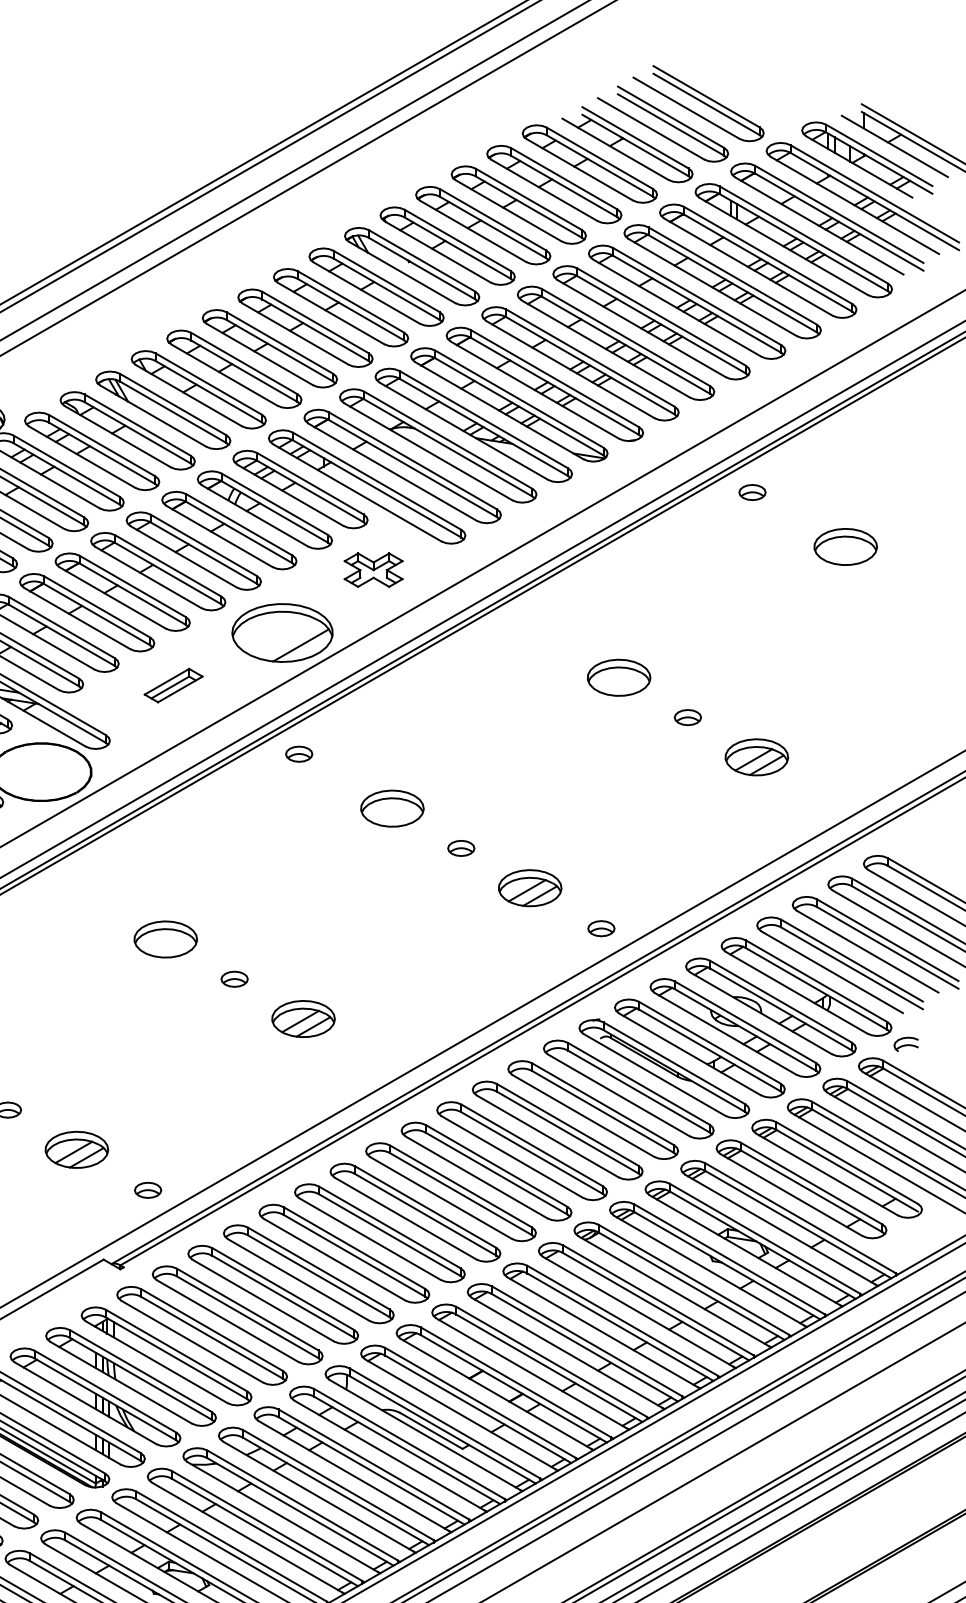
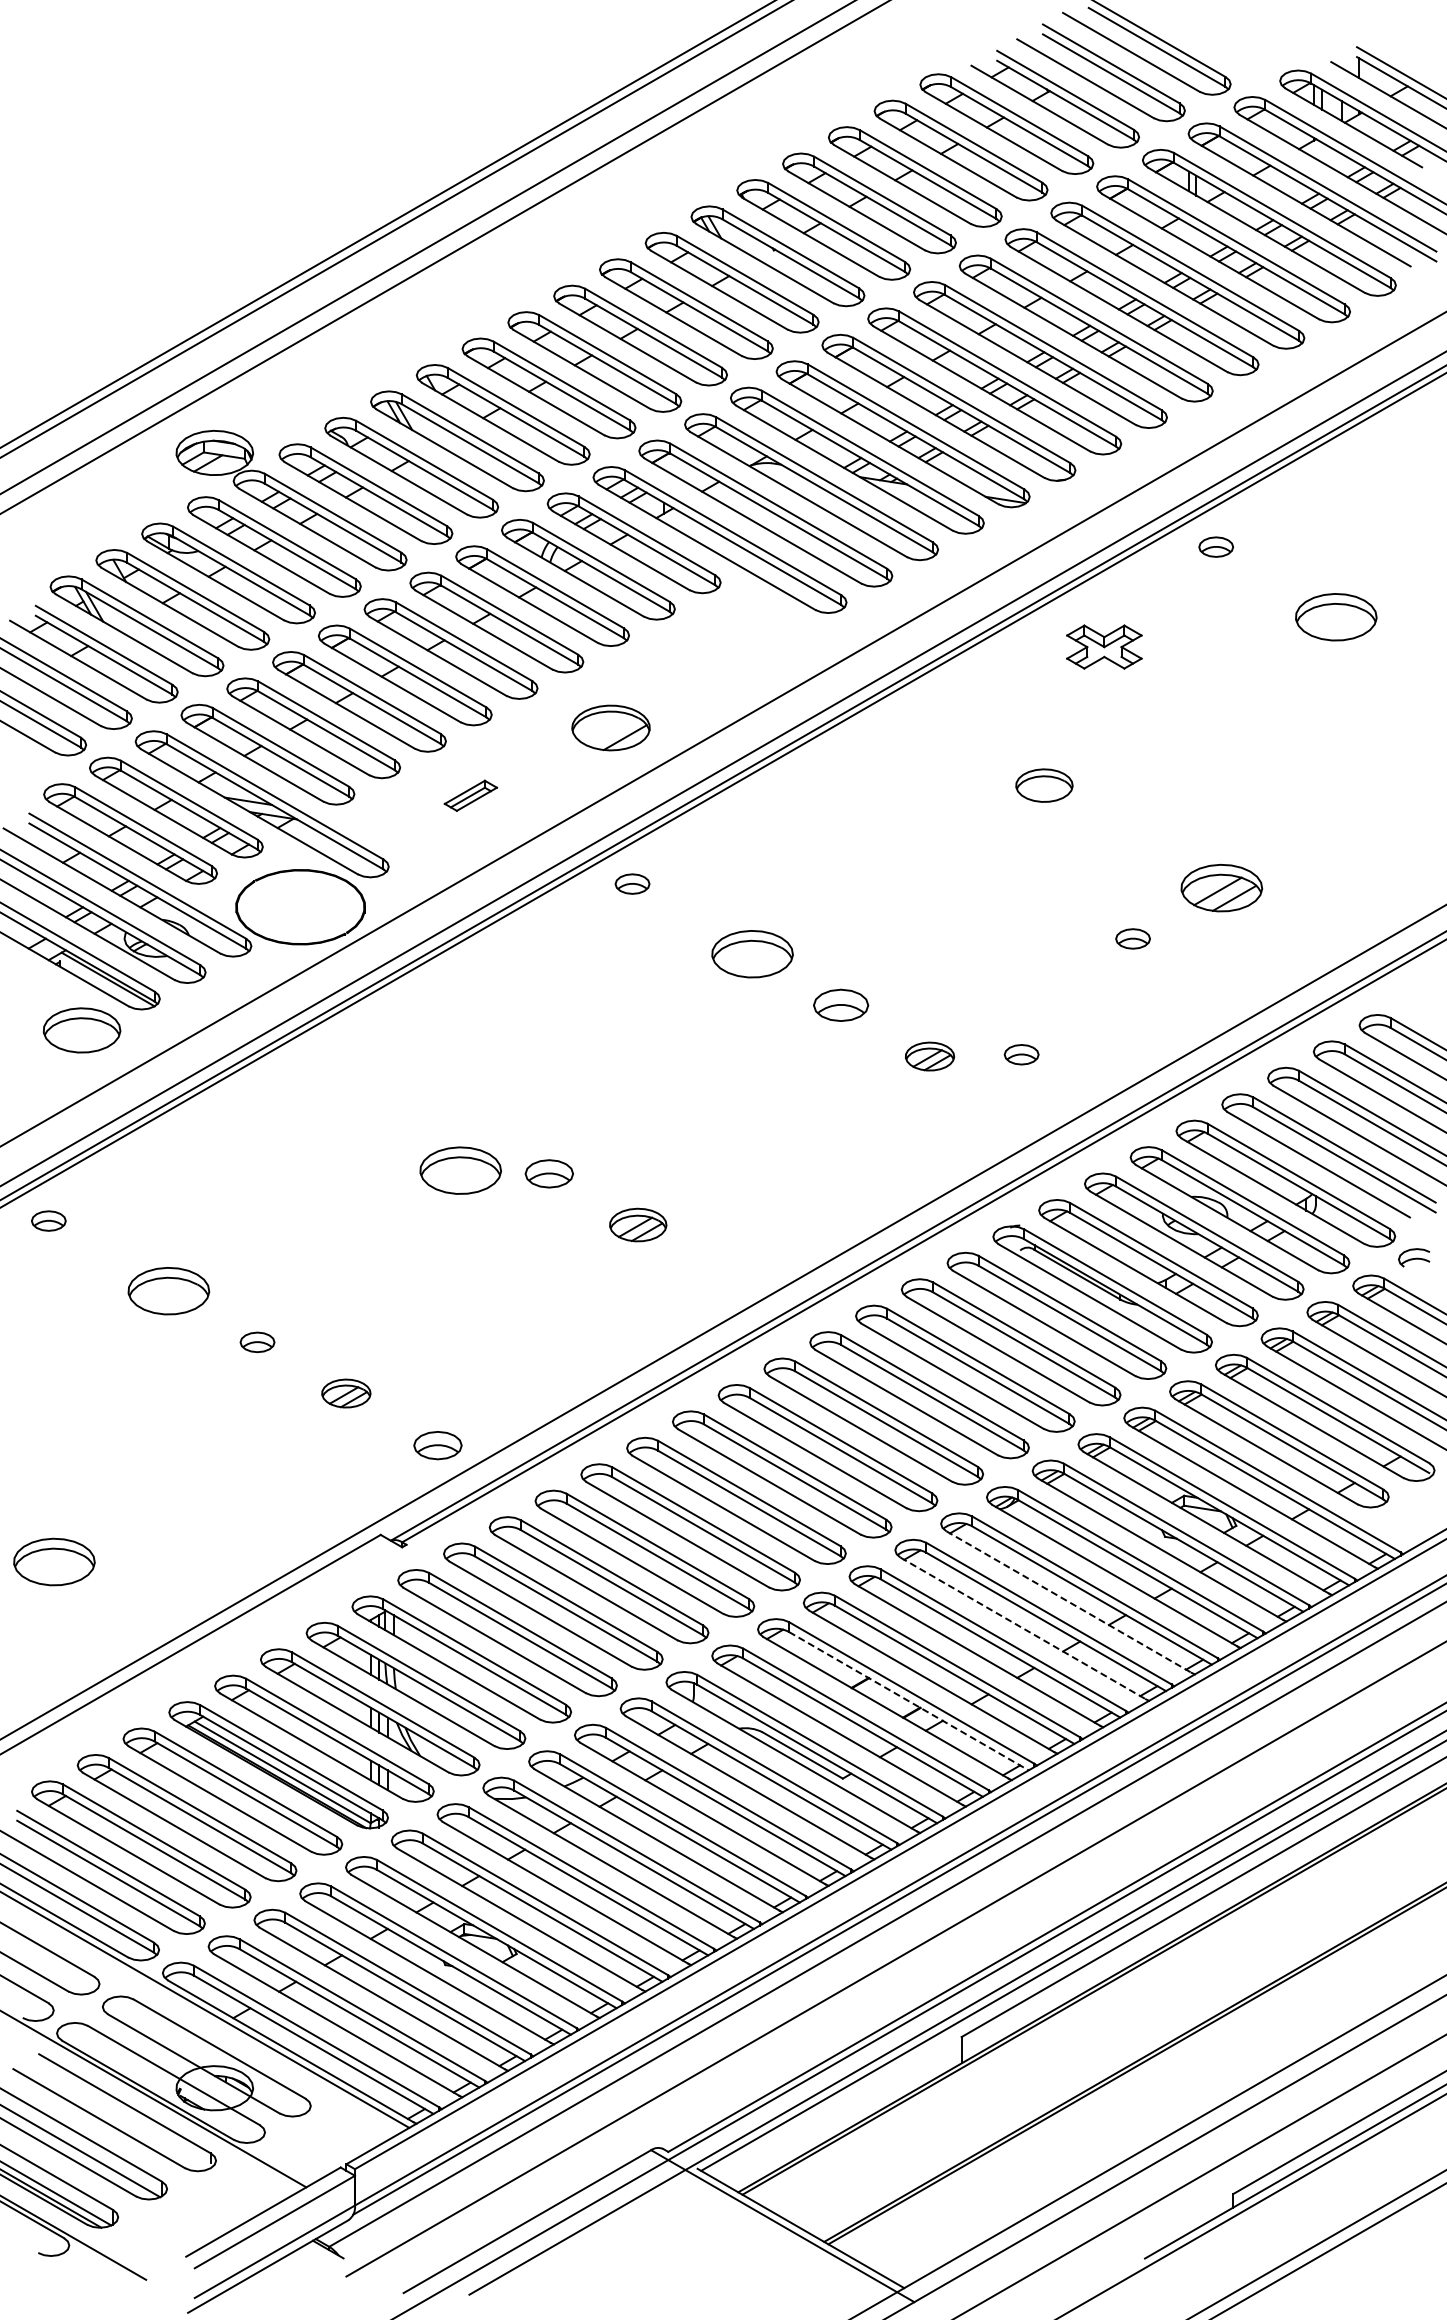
part: (373, 569) -> (1104, 646), moved
part: (282, 632) -> (610, 727), size x0.6
part: (619, 677) -> (1044, 785), size x0.7
part: (173, 685) -> (470, 795), size x0.7
part: (687, 717) -> (1132, 938), moved
part: (461, 848) -> (841, 1005), size x1.6
part: (529, 888) -> (929, 1056), size x0.6
part: (601, 928) -> (1021, 1054), moved
part: (165, 939) -> (460, 1170), moved
part: (234, 978) -> (549, 1173), size x1.4
part: (303, 1018) -> (638, 1224), size x0.7
part: (77, 1149) -> (346, 1393), size x0.6
part: (147, 1190) -> (437, 1445), size x1.4
line: (638, 1312) -> (1069, 1602), solid -> dashed
line: (602, 1332) -> (1023, 1628), solid -> dashed
line: (514, 1389) -> (909, 1701), solid -> dashed

